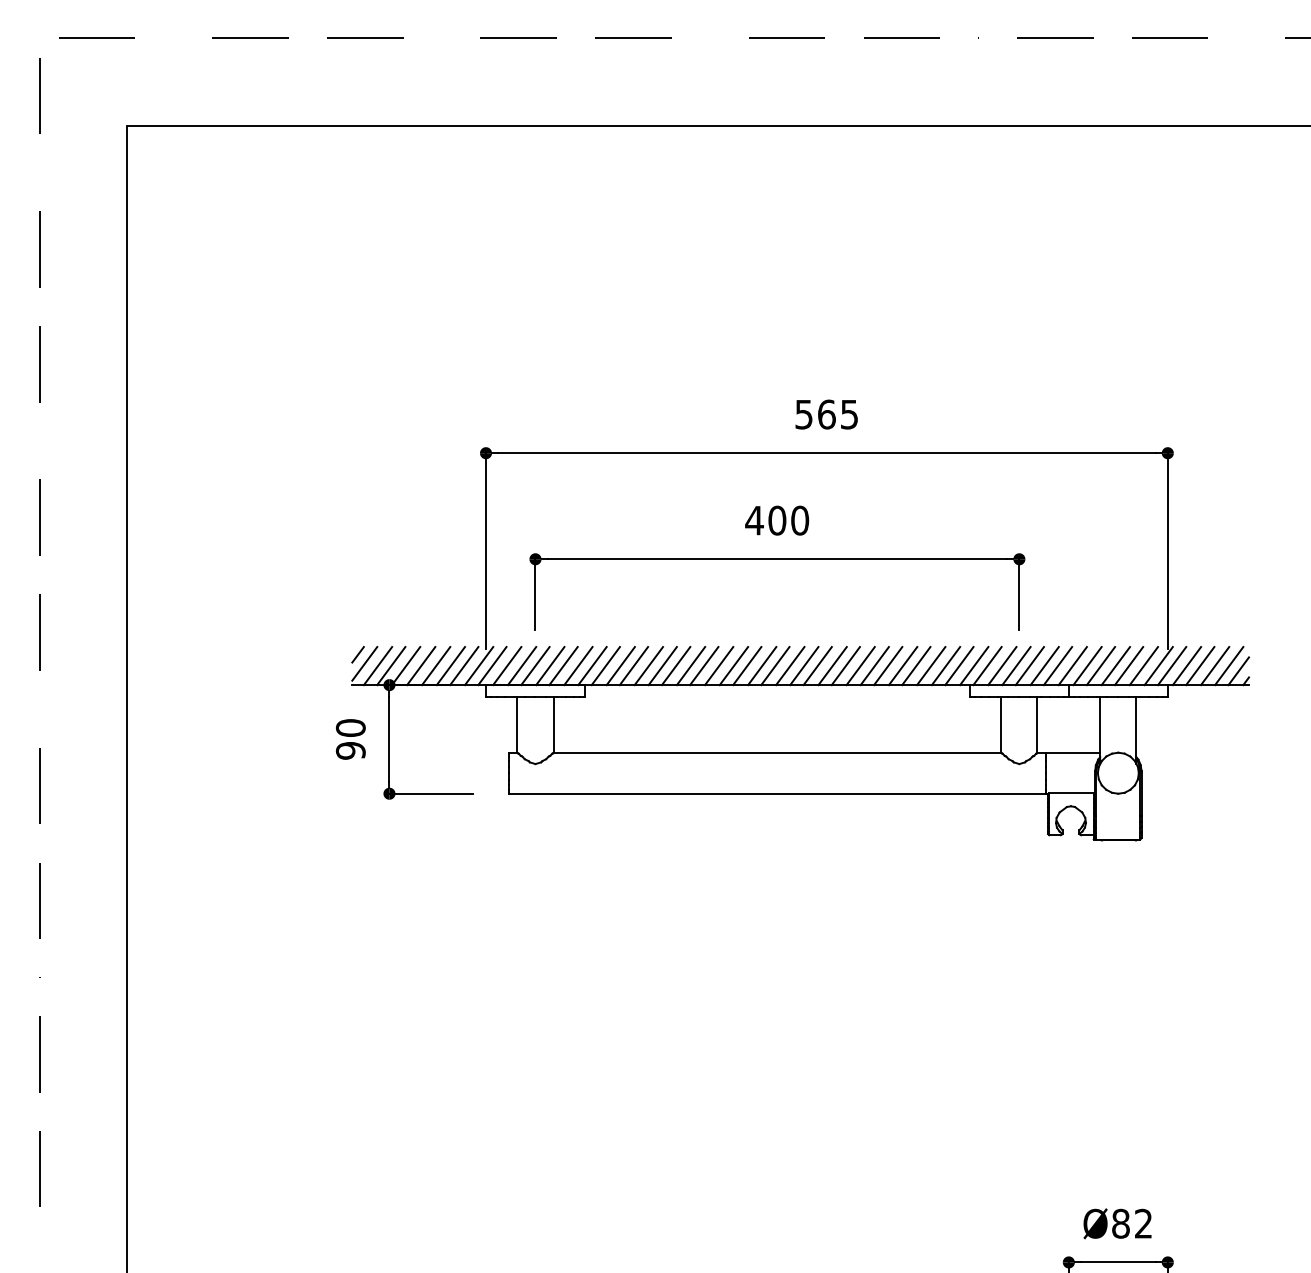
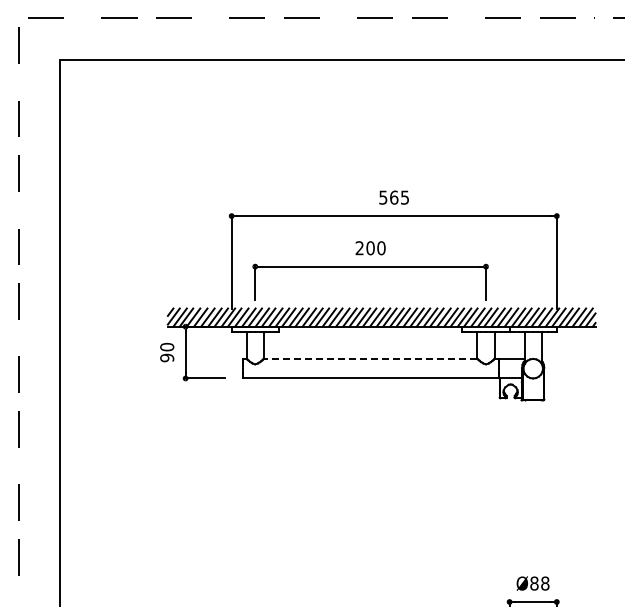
text: (754, 521) -> (359, 248), 400 -> 200
line: (777, 751) -> (370, 358), solid -> dashed
text: (1144, 1223) -> (545, 583), Ø82 -> Ø88

